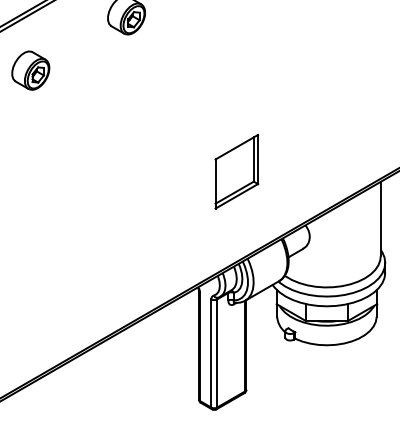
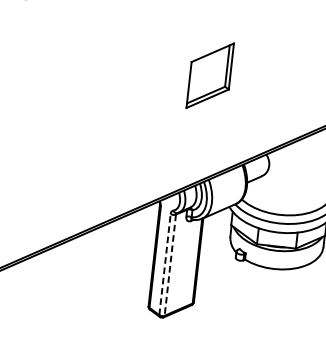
part: (236, 171) -> (209, 75), moved
line: (211, 353) -> (165, 264), solid -> dashed
line: (217, 354) -> (170, 266), solid -> dashed

